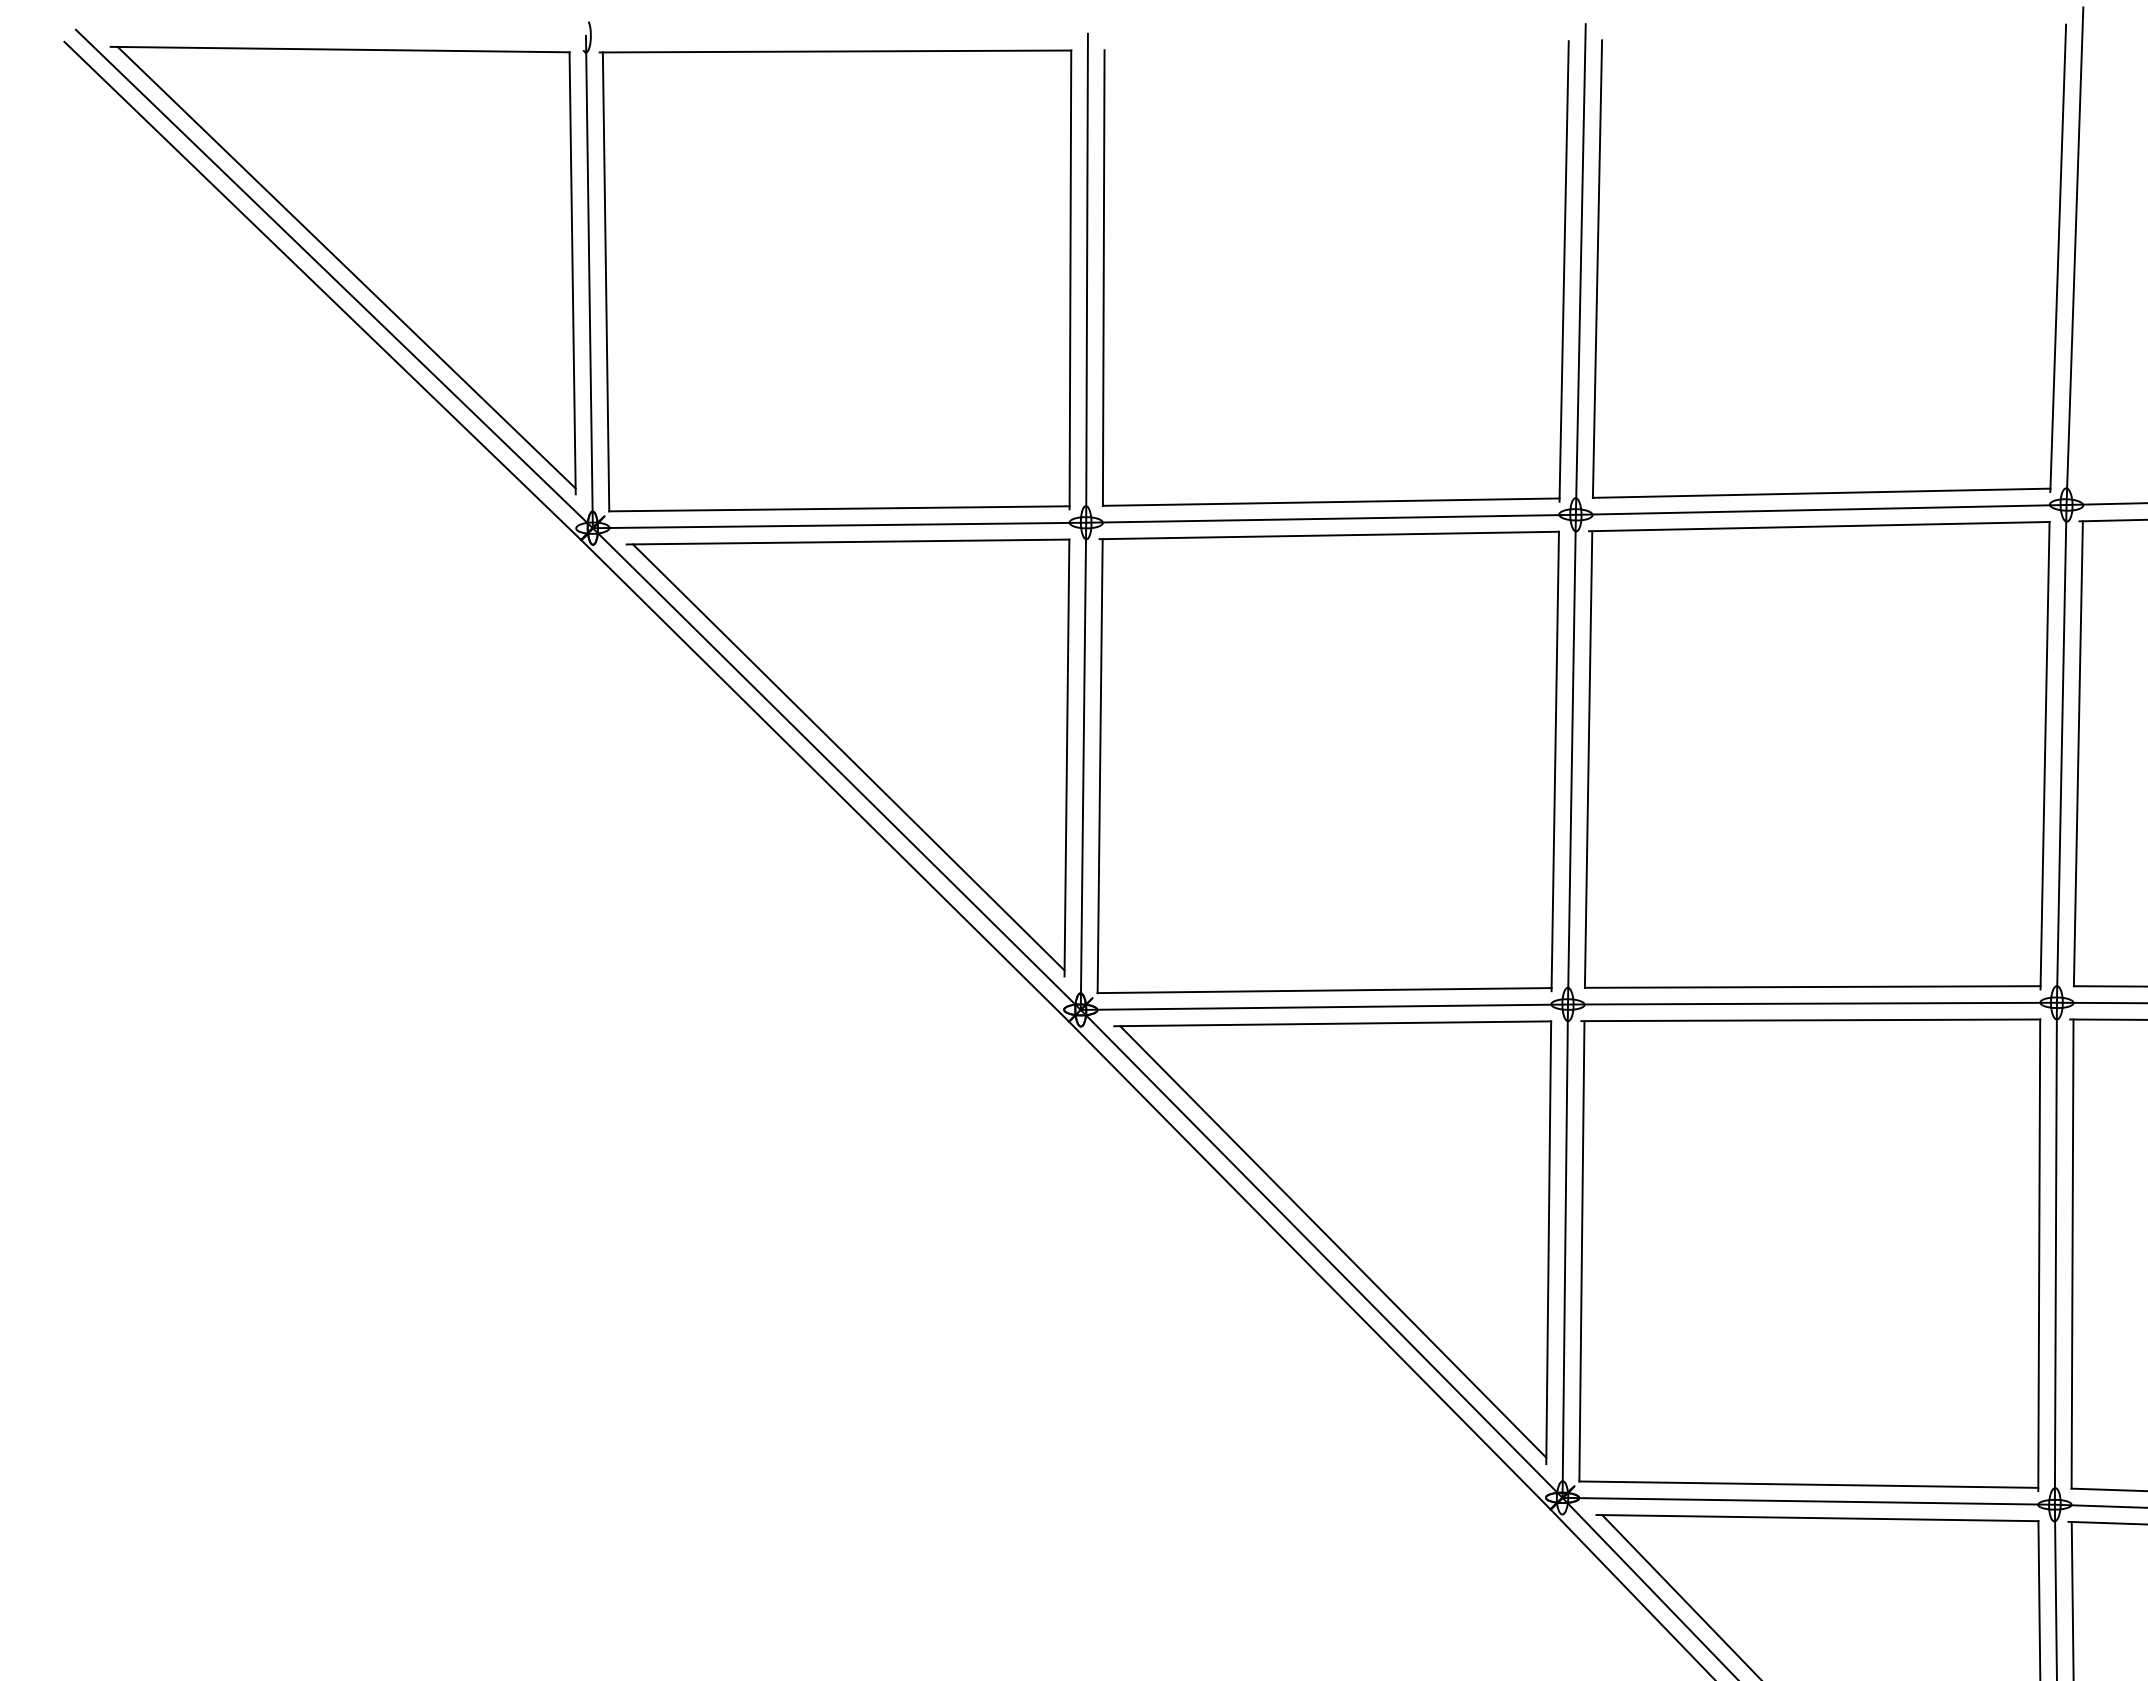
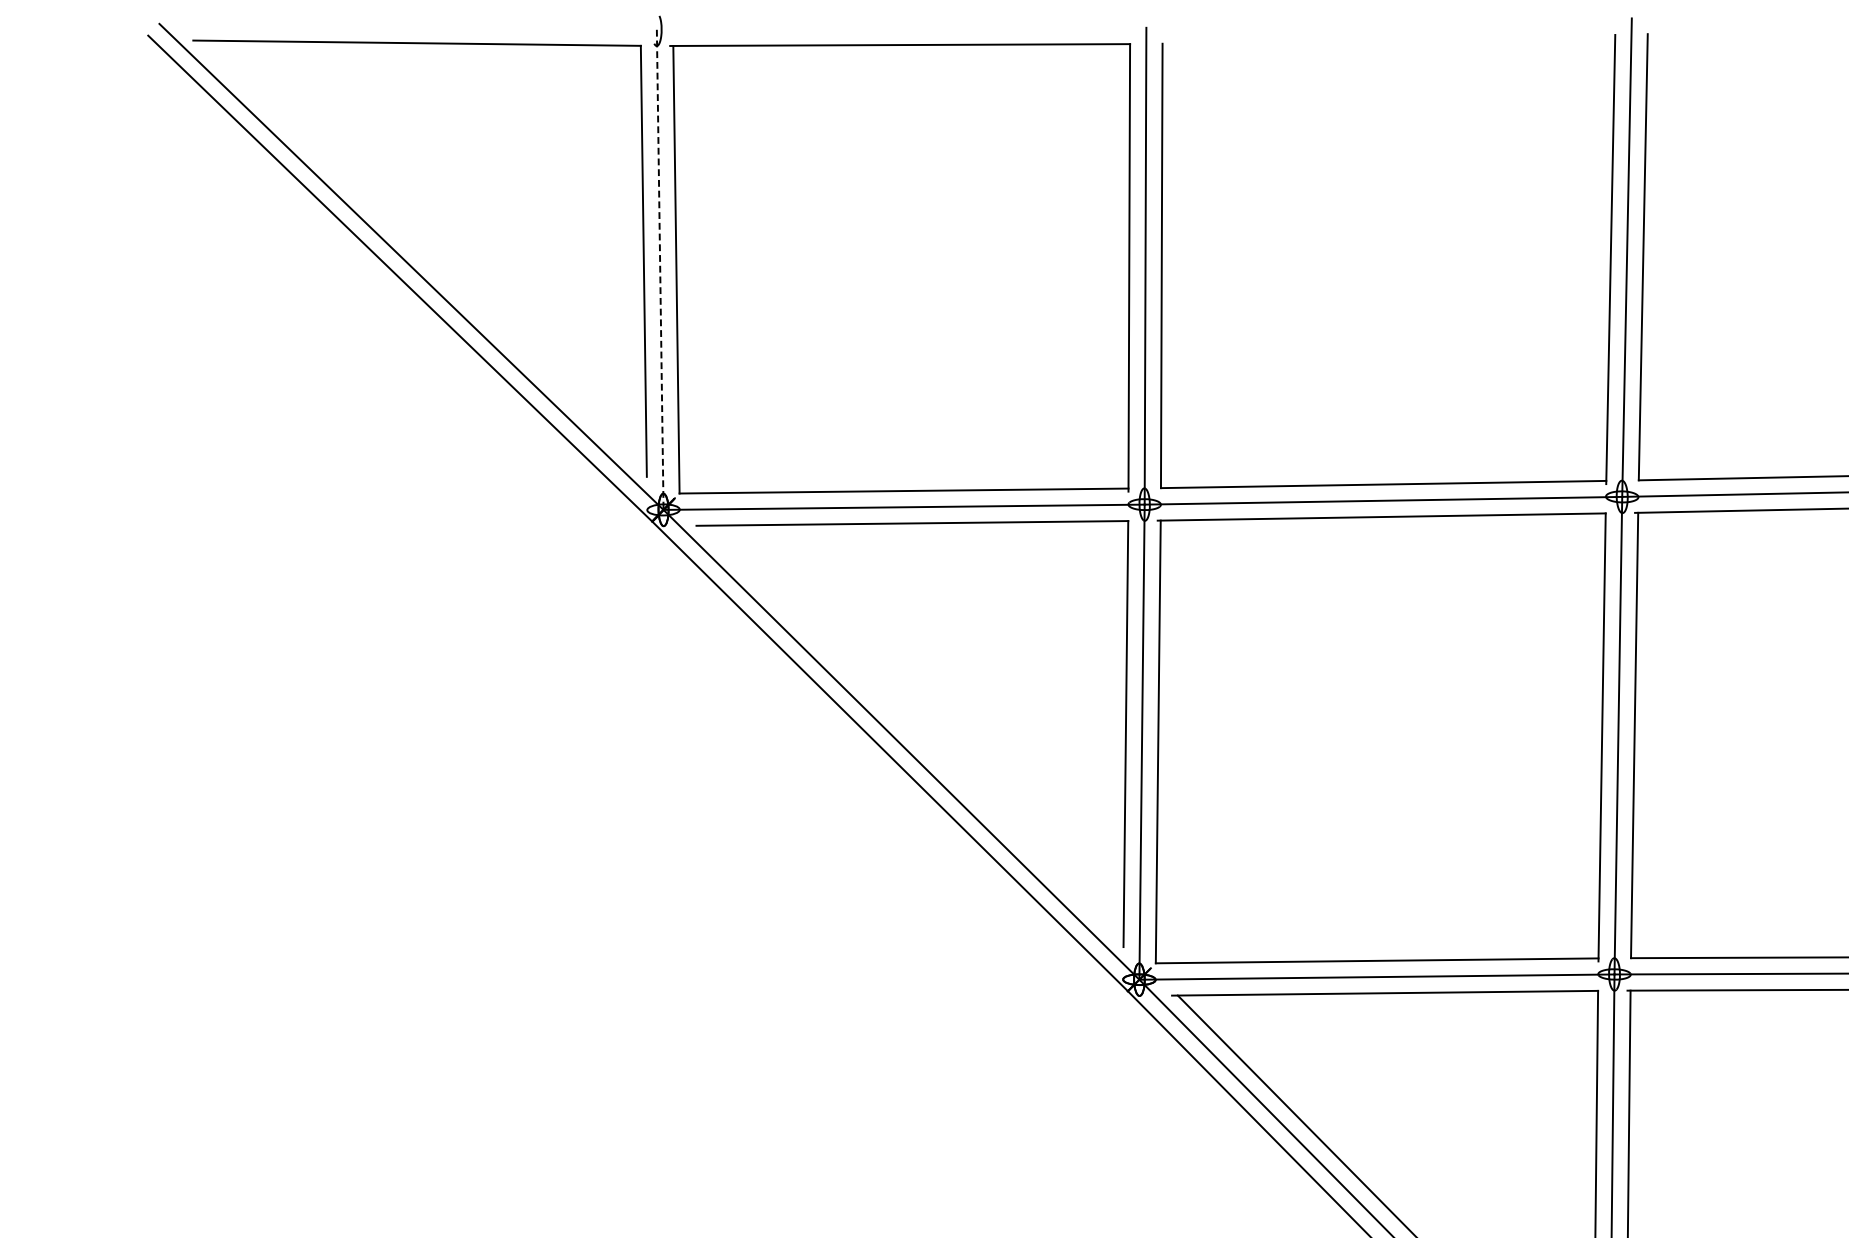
line: (346, 267) -> (423, 255), removed
line: (589, 282) -> (660, 270), solid -> dashed
line: (848, 757) -> (912, 733), removed

